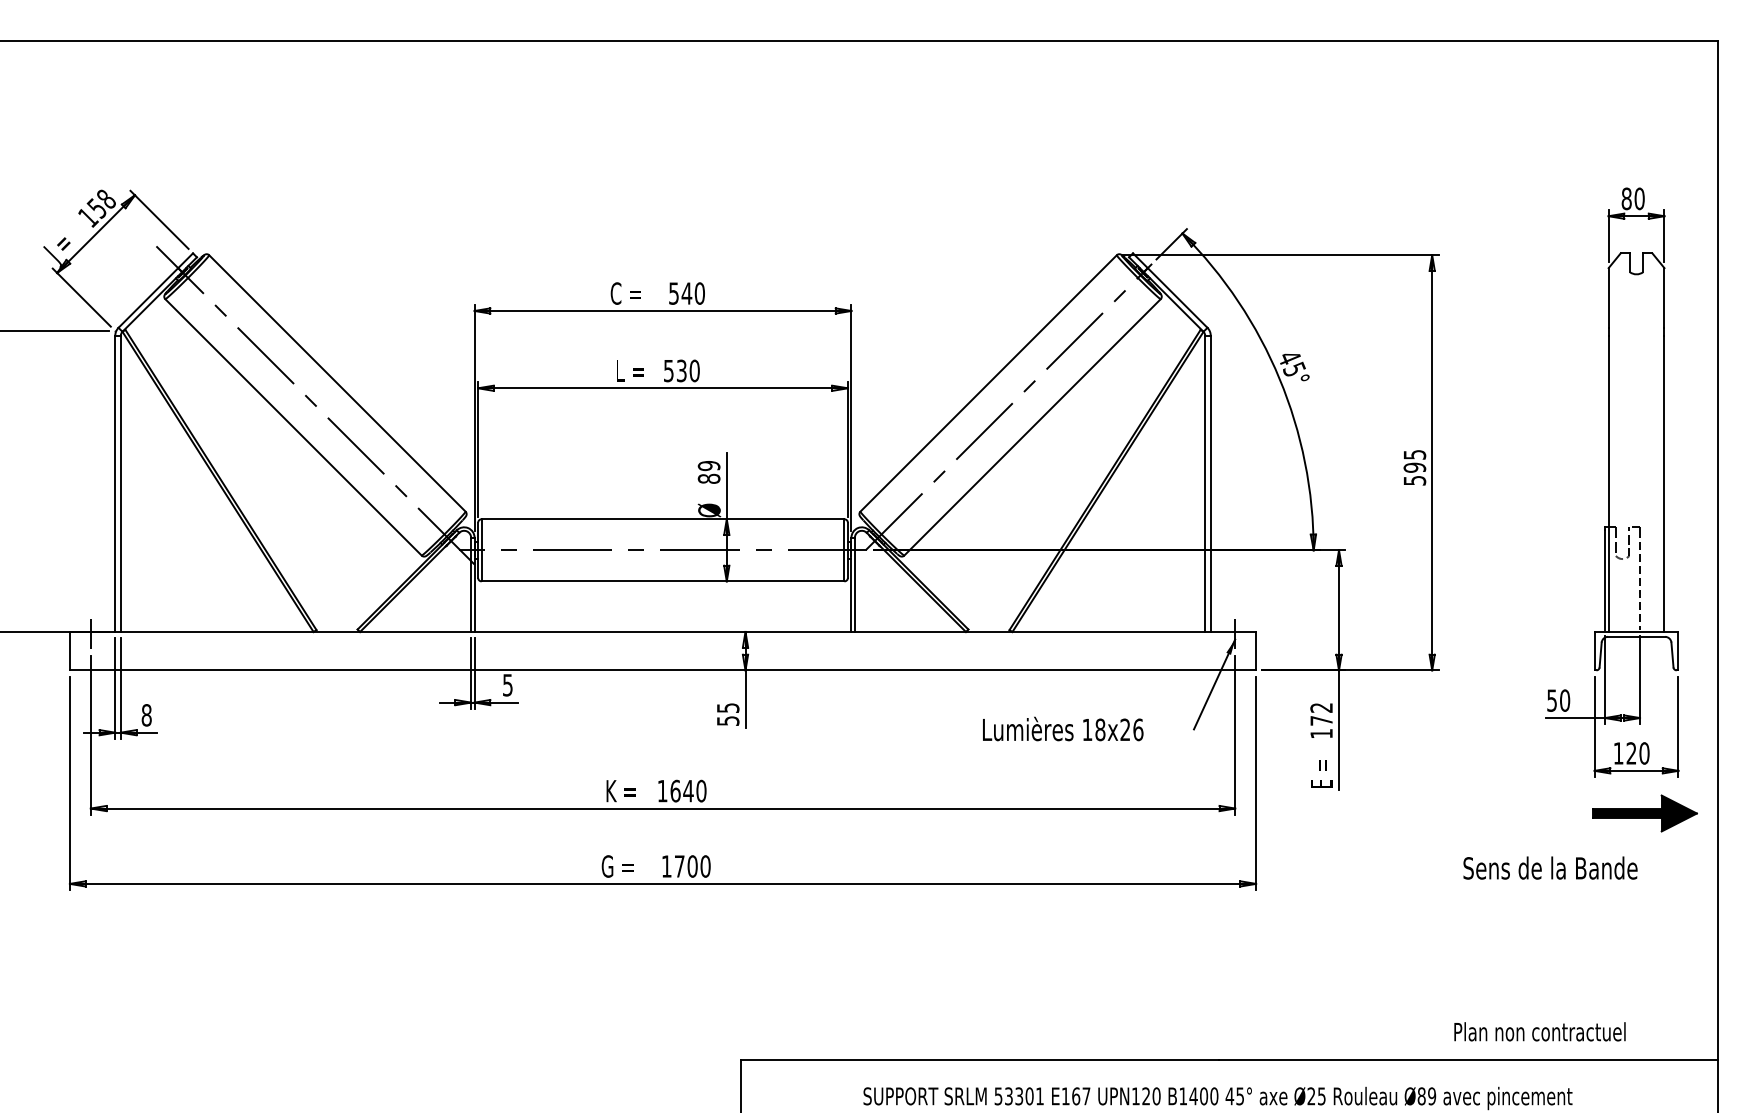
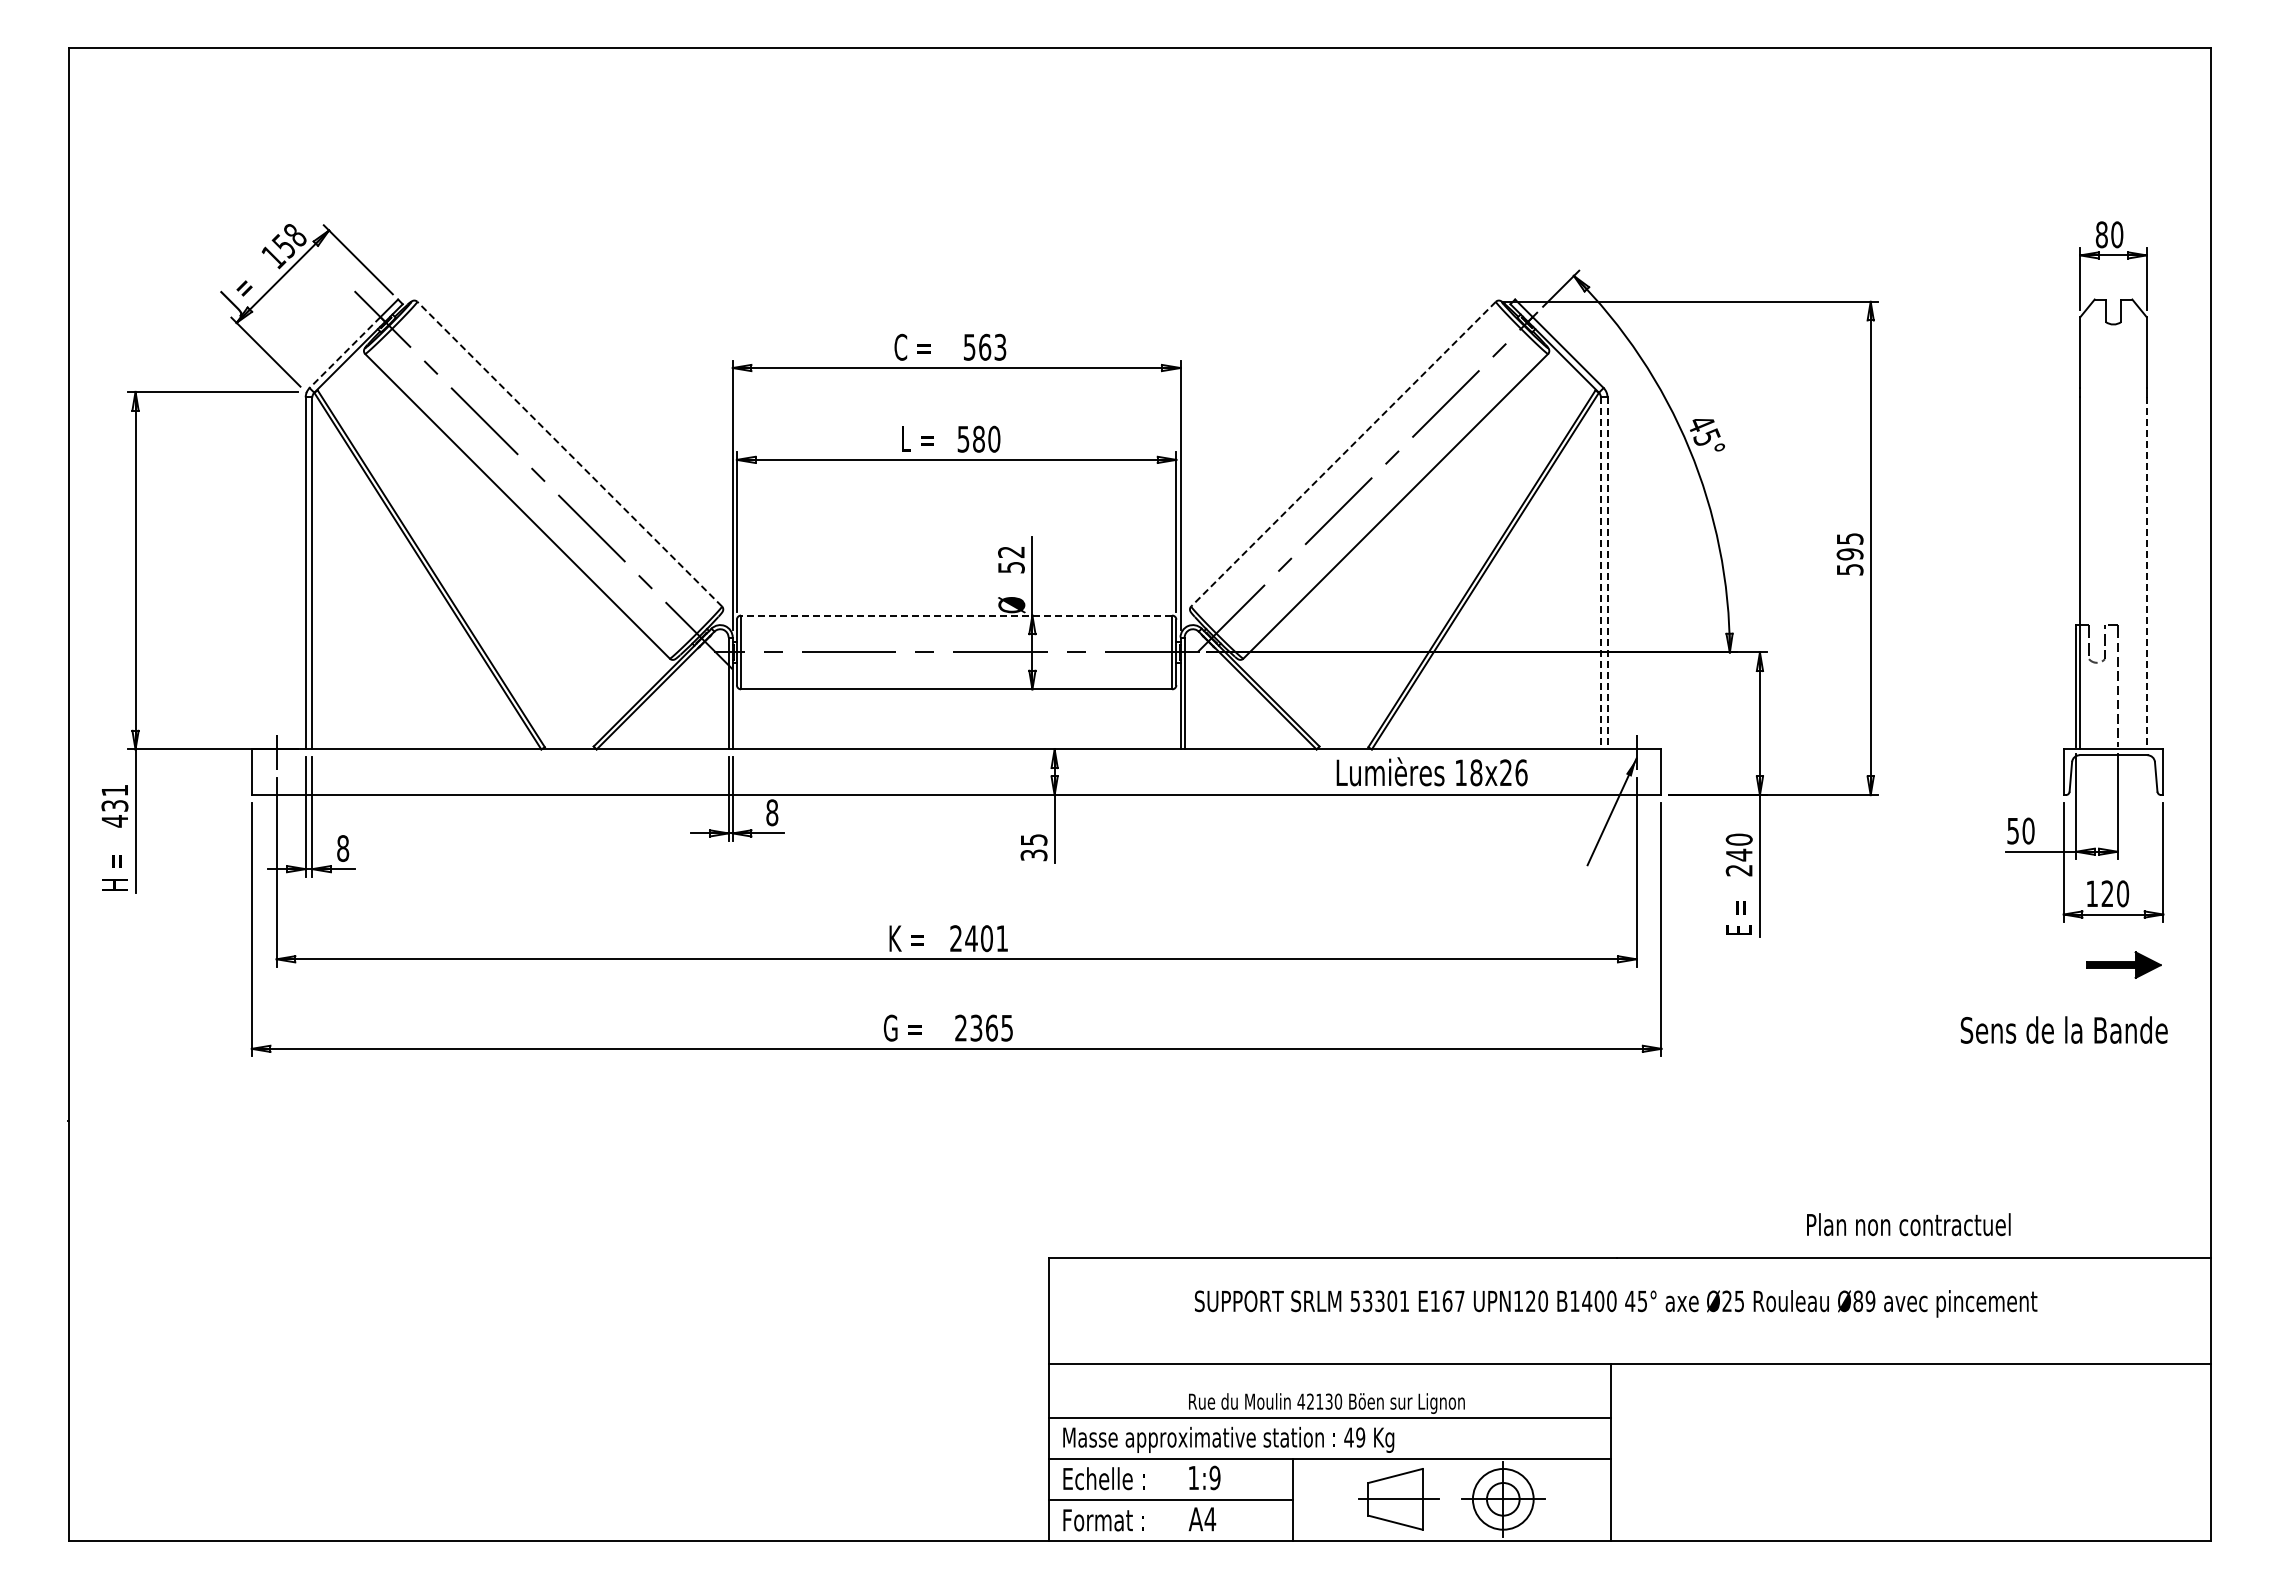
text: (693, 292) -> (992, 346), 540 -> 563
line: (147, 297) -> (344, 352), solid -> dashed
text: (681, 370) -> (978, 438), 530 -> 580
line: (337, 382) -> (569, 453), solid -> dashed
line: (988, 383) -> (1343, 454), solid -> dashed
text: (709, 472) -> (1011, 559), 89 -> 52
line: (1204, 483) -> (1600, 573), solid -> dashed
line: (1210, 483) -> (1607, 573), solid -> dashed
line: (1664, 483) -> (2146, 573), solid -> dashed
line: (662, 519) -> (956, 615), solid -> dashed
text: (508, 685) -> (772, 812), 5 -> 8
text: (727, 720) -> (1033, 854), 55 -> 35
text: (1320, 720) -> (1738, 854), 172 -> 240
text: (1062, 728) -> (1431, 771), moved
text: (682, 791) -> (979, 938), 1640 -> 2401
part: (1644, 812) -> (2123, 964), size x0.6
text: (686, 865) -> (984, 1027), 1700 -> 2365
text: (1549, 867) -> (2063, 1029), moved
text: (1539, 1031) -> (1908, 1224), moved

